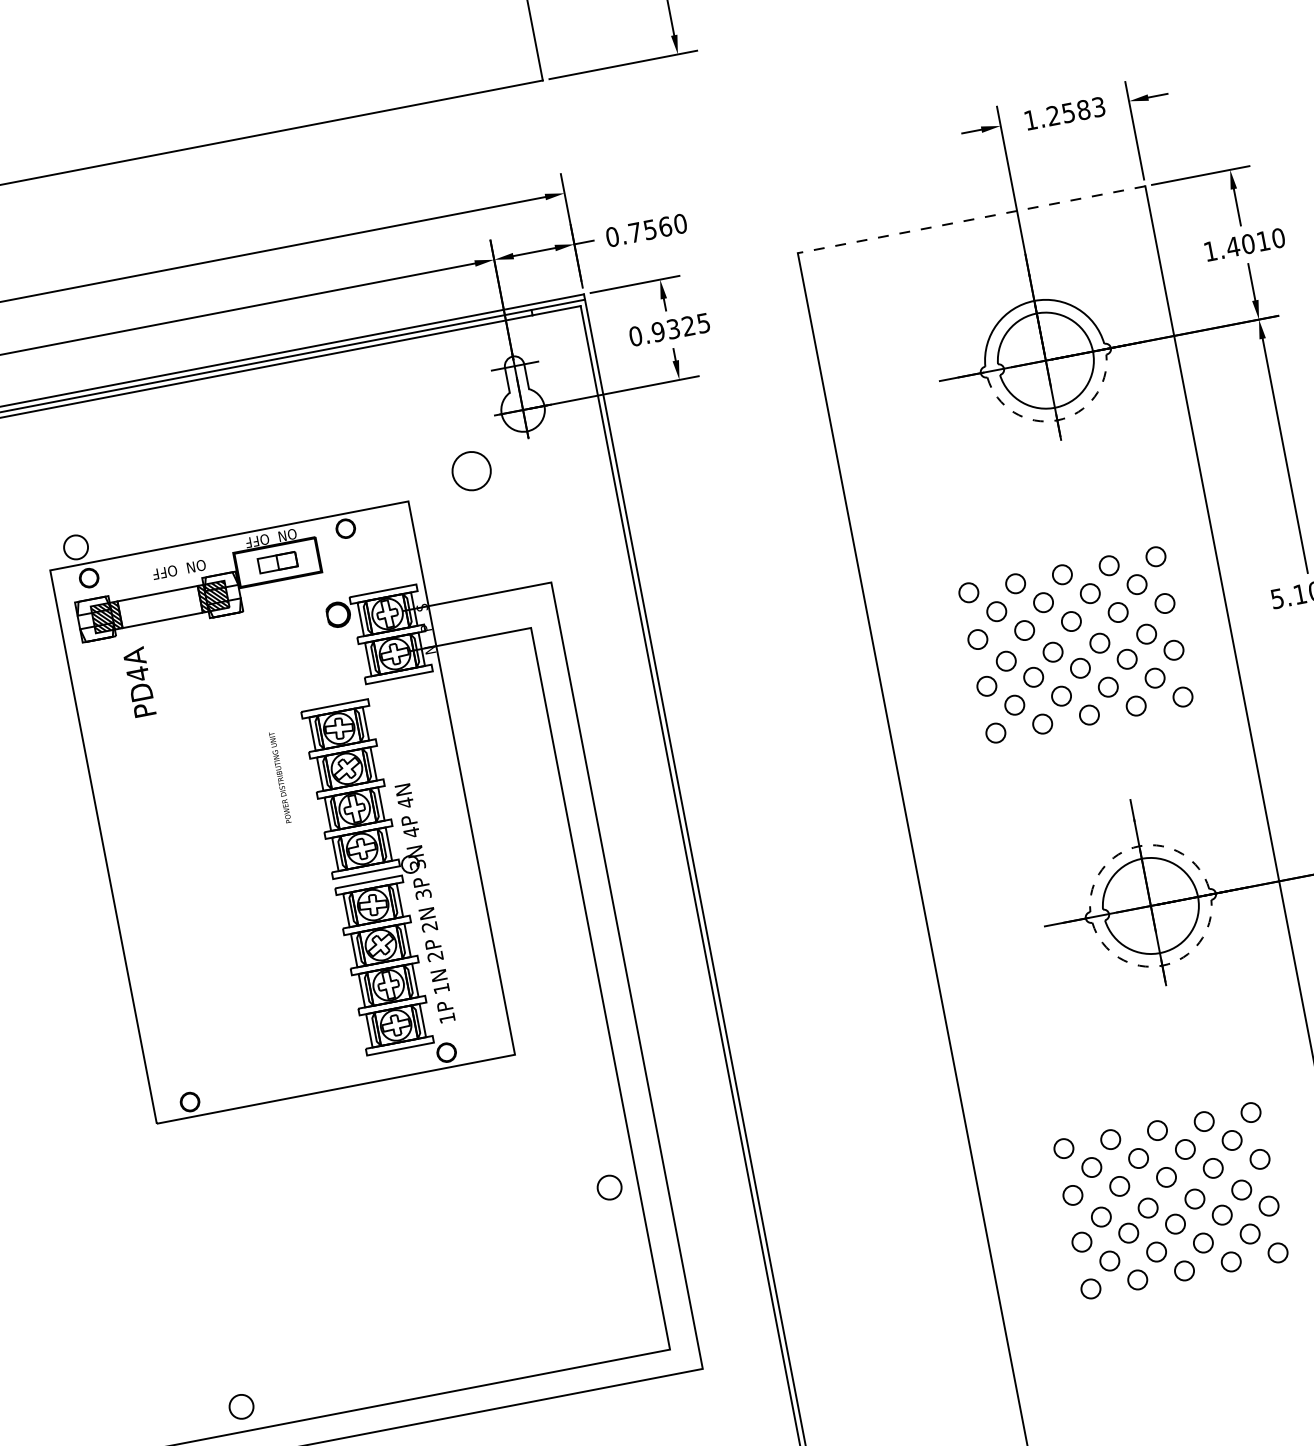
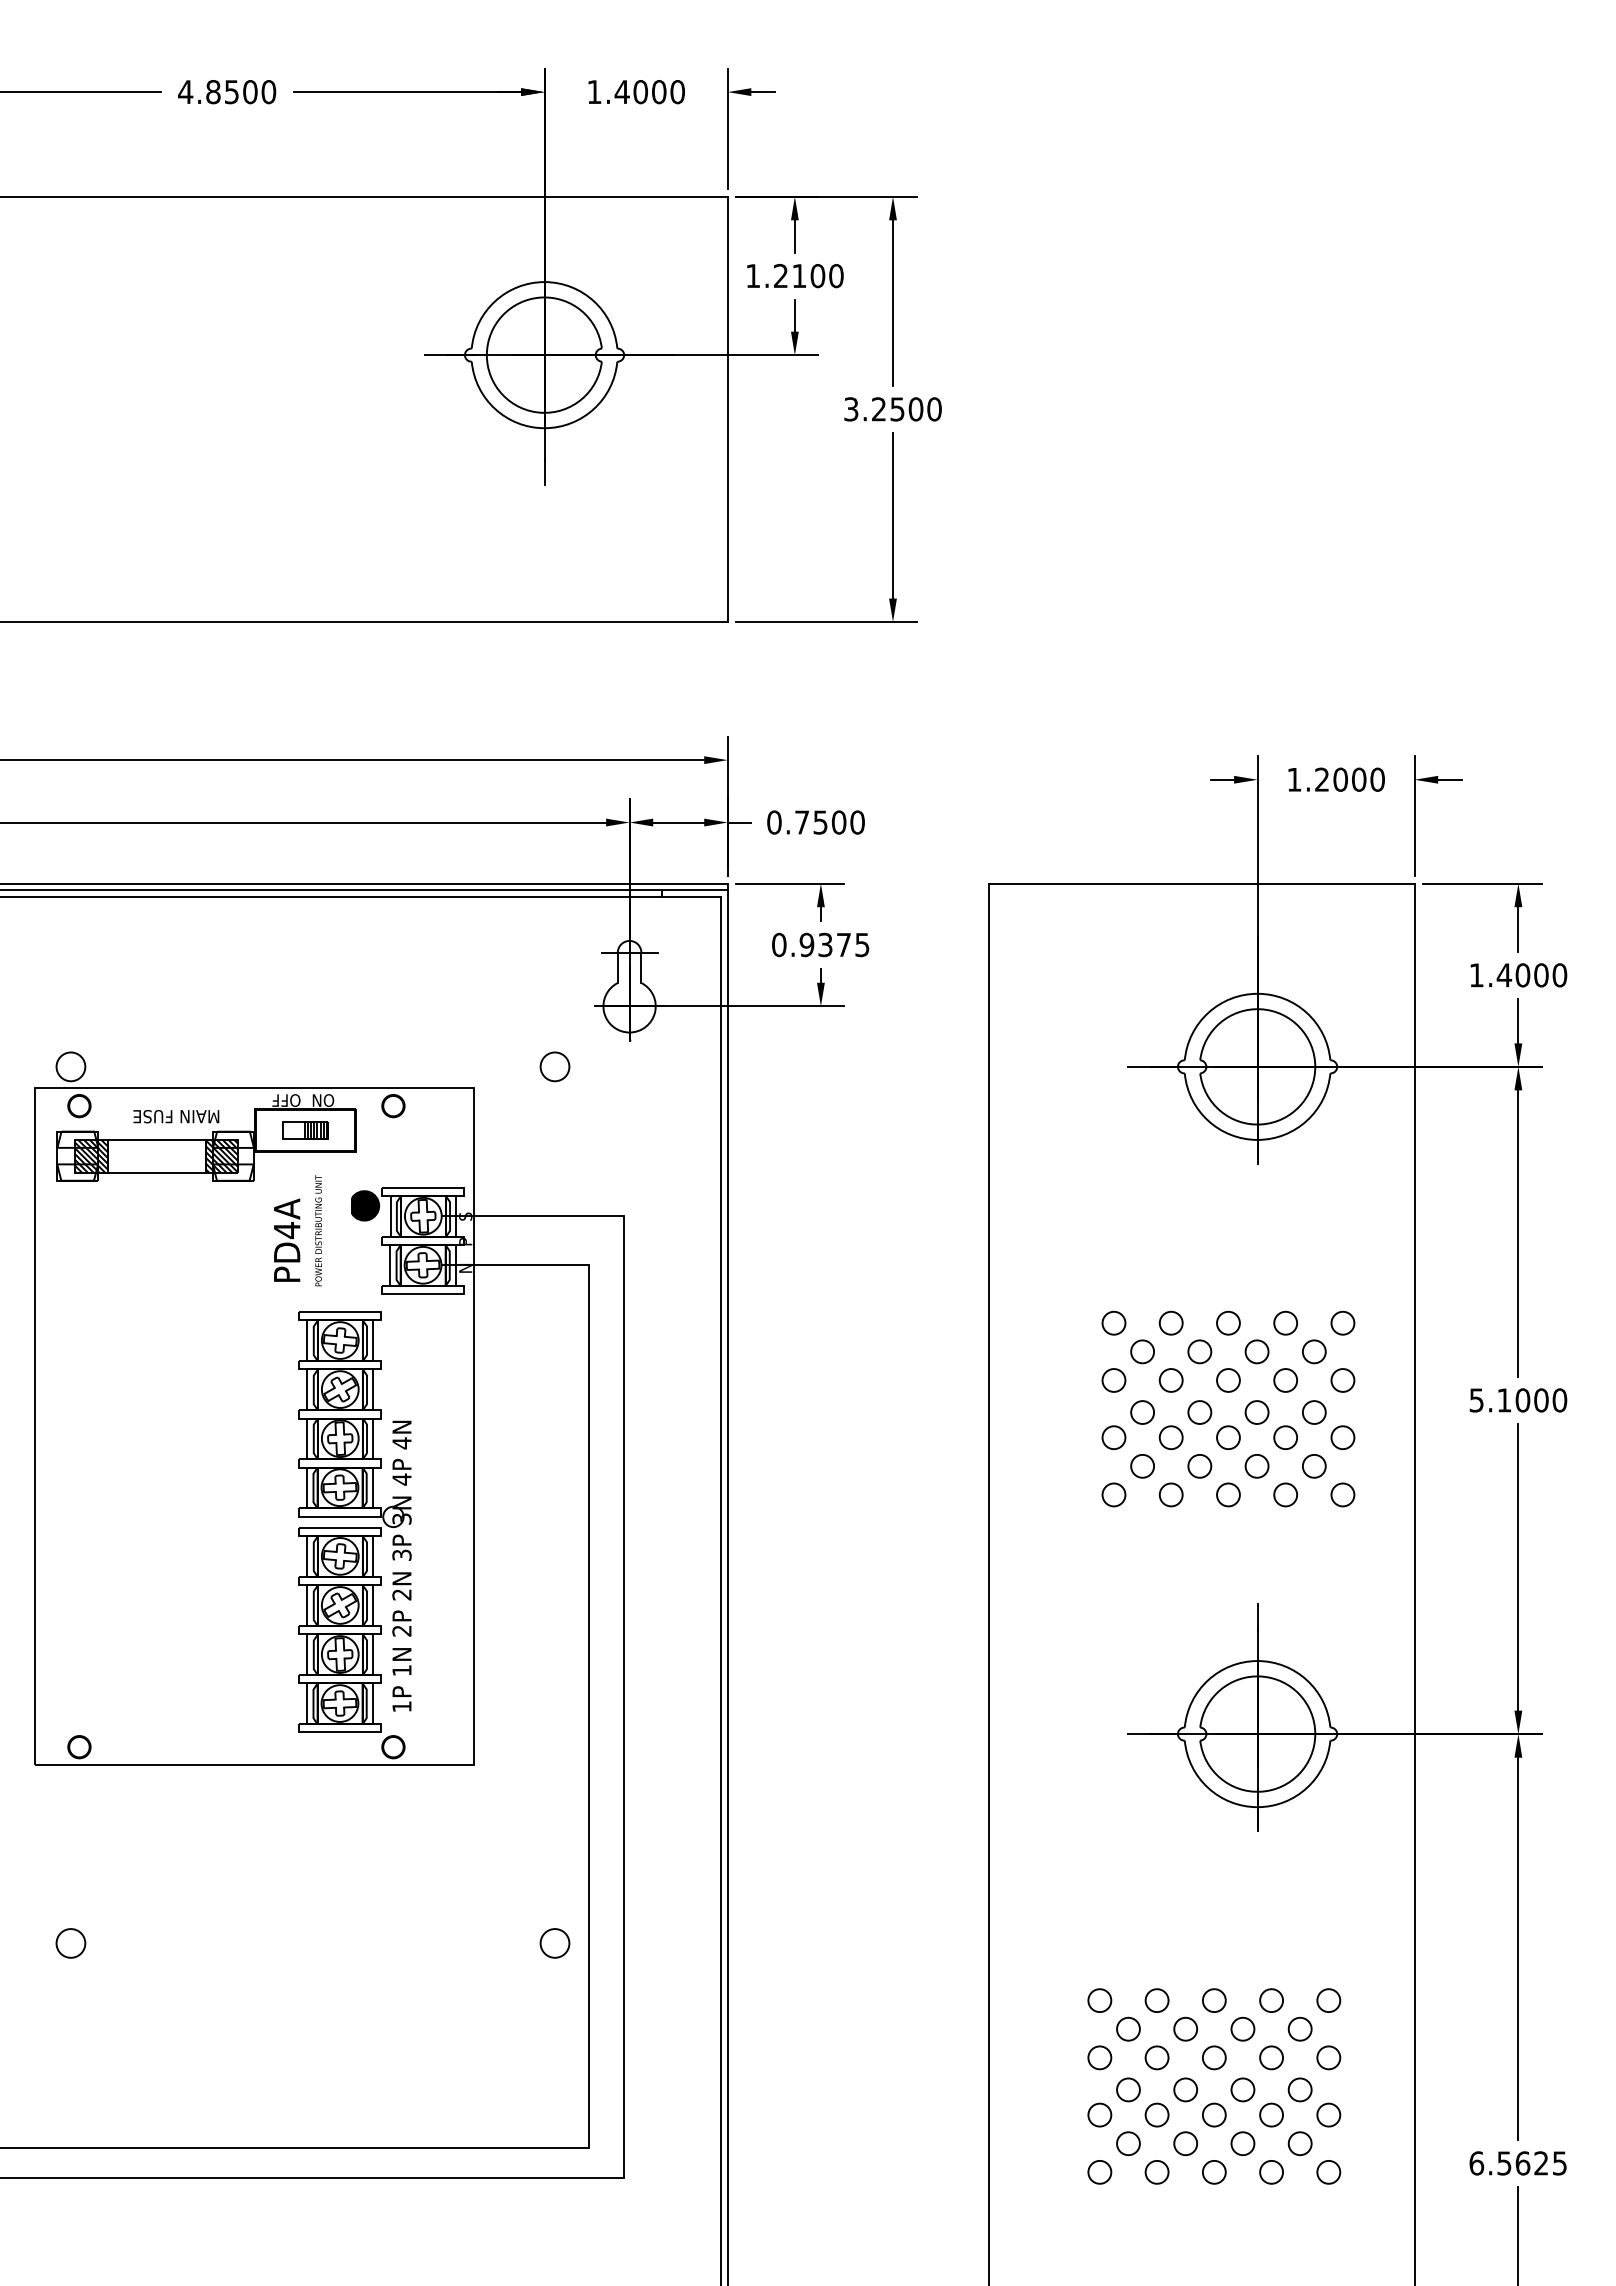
text: (1083, 109) -> (1358, 779), 1.2583 -> 1.2000
line: (971, 219) -> (1201, 883), dashed -> solid
text: (664, 226) -> (838, 822), 0.7560 -> 0.7500
text: (1263, 241) -> (1541, 975), 1.4010 -> 1.4000
text: (688, 325) -> (843, 944), 0.9325 -> 0.9375
arc: (1057, 420) -> (1257, 1139), dashed -> solid
circle: (471, 471) -> (554, 1066), size x0.62
hatch: (287, 560) -> (317, 1130), added
text: (170, 571) -> (176, 1116), ON  OFF -> MAIN FUSE
fill: (337, 614) -> (364, 1205), added
text: (139, 681) -> (287, 1239), moved
text: (280, 777) -> (318, 1230), moved
arc: (1139, 846) -> (1257, 1661), dashed -> solid
arc: (1162, 965) -> (1257, 1807), dashed -> solid
circle: (241, 1406) -> (70, 1943), moved

